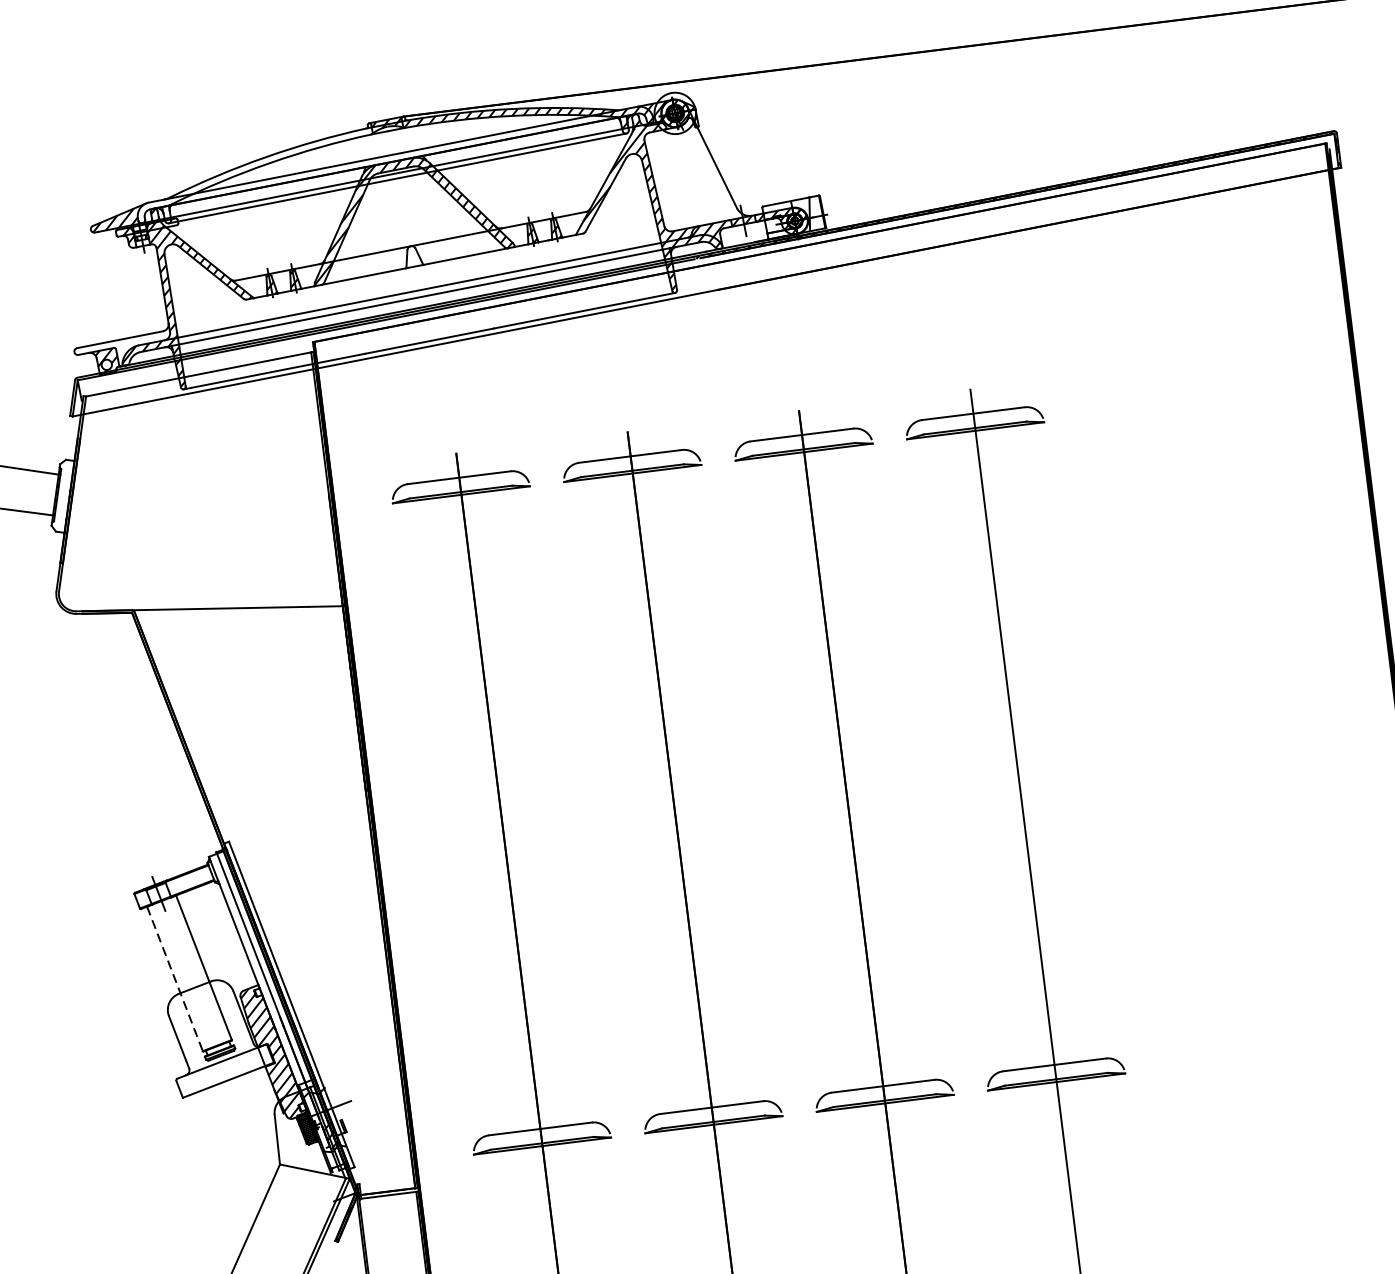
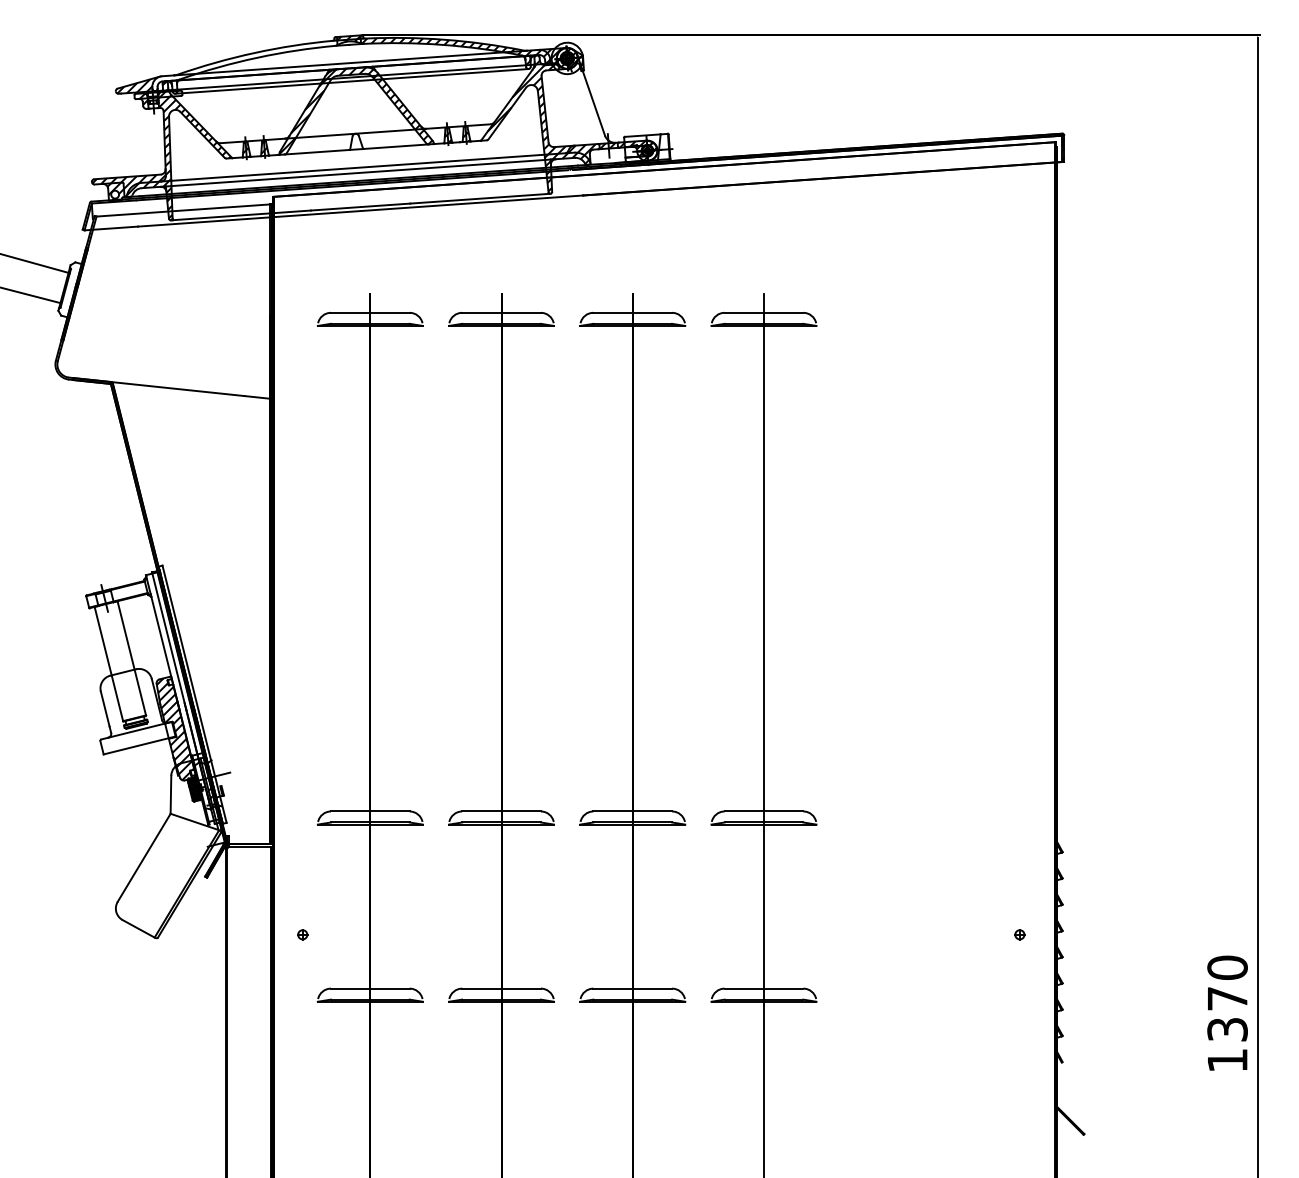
hatch: (122, 350) -> (128, 185), added
line: (174, 979) -> (108, 664), dashed -> solid

